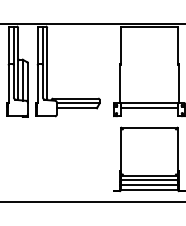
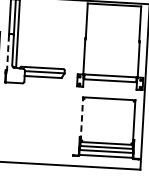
line: (37, 84) -> (7, 52), solid -> dashed
line: (121, 151) -> (82, 119), solid -> dashed

